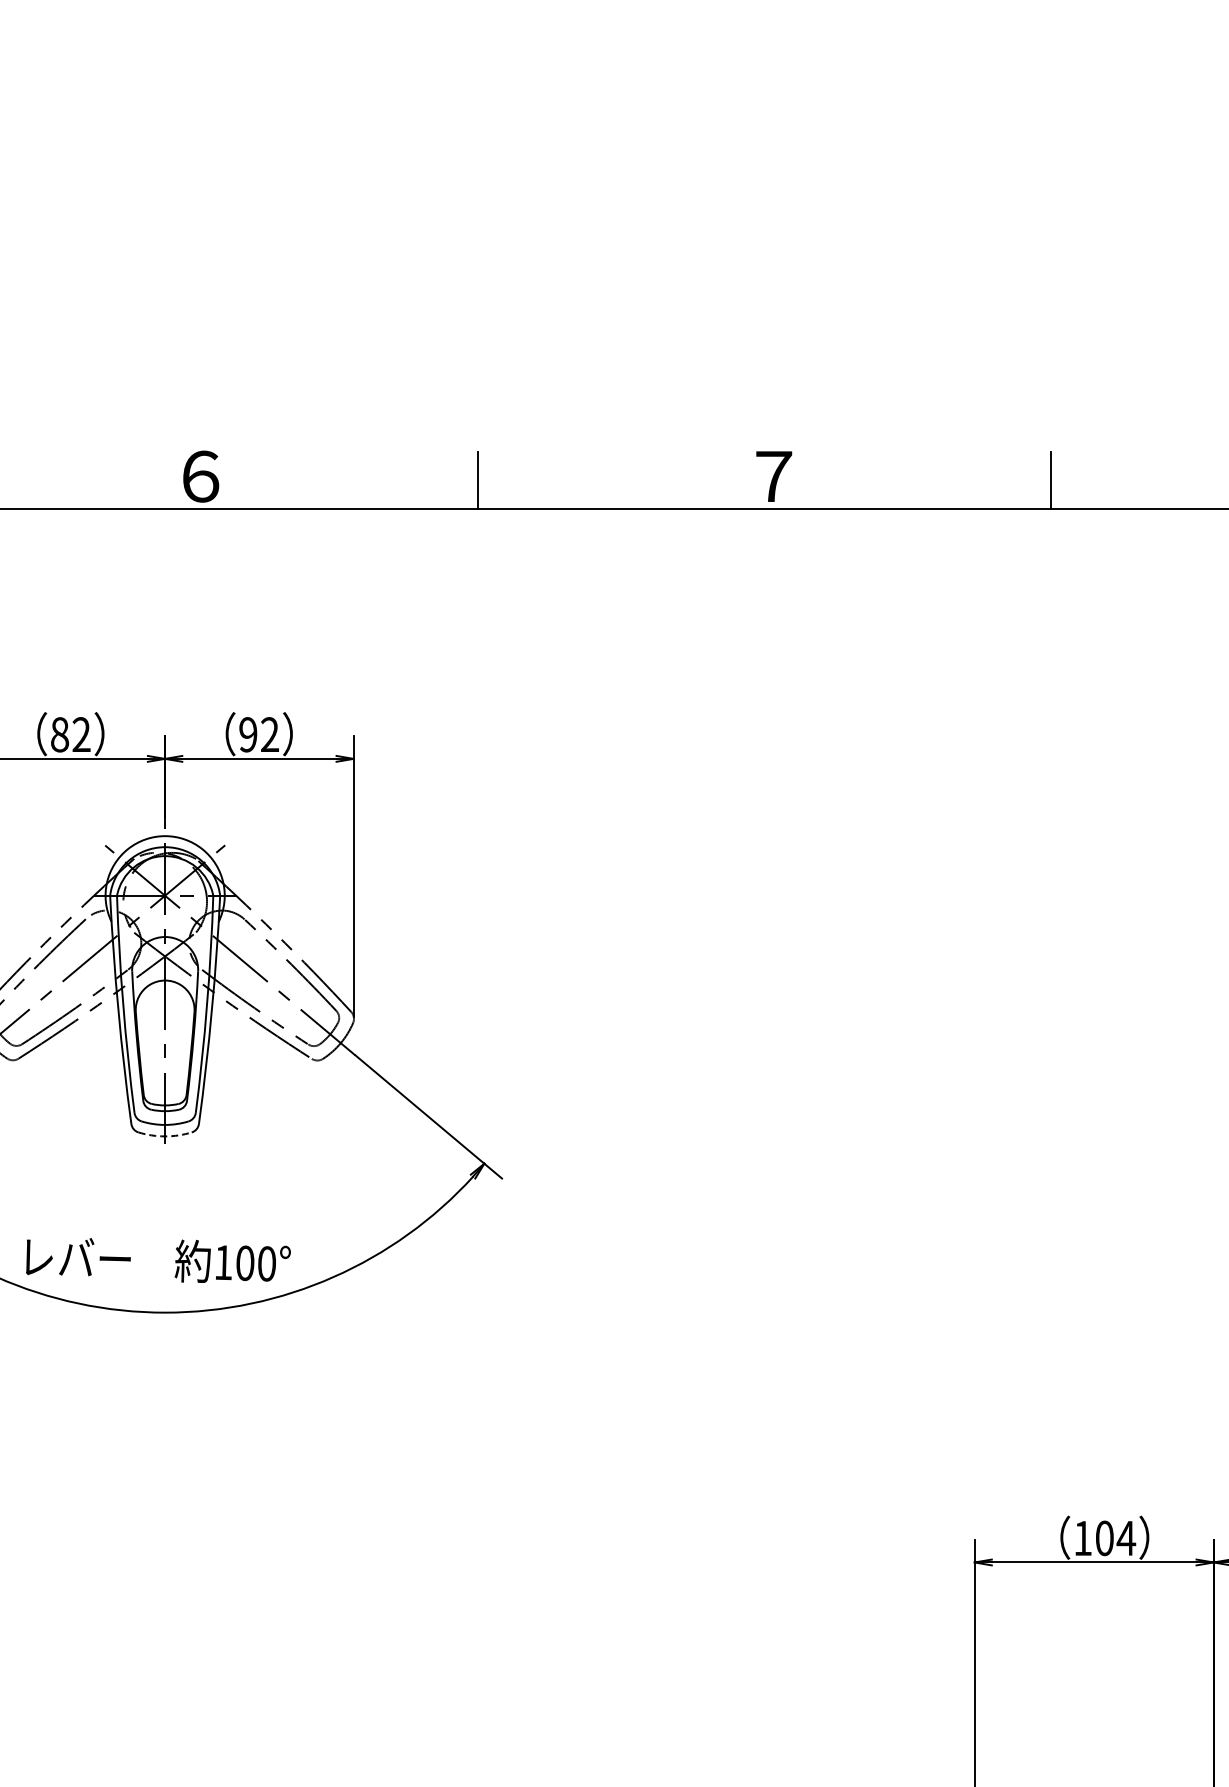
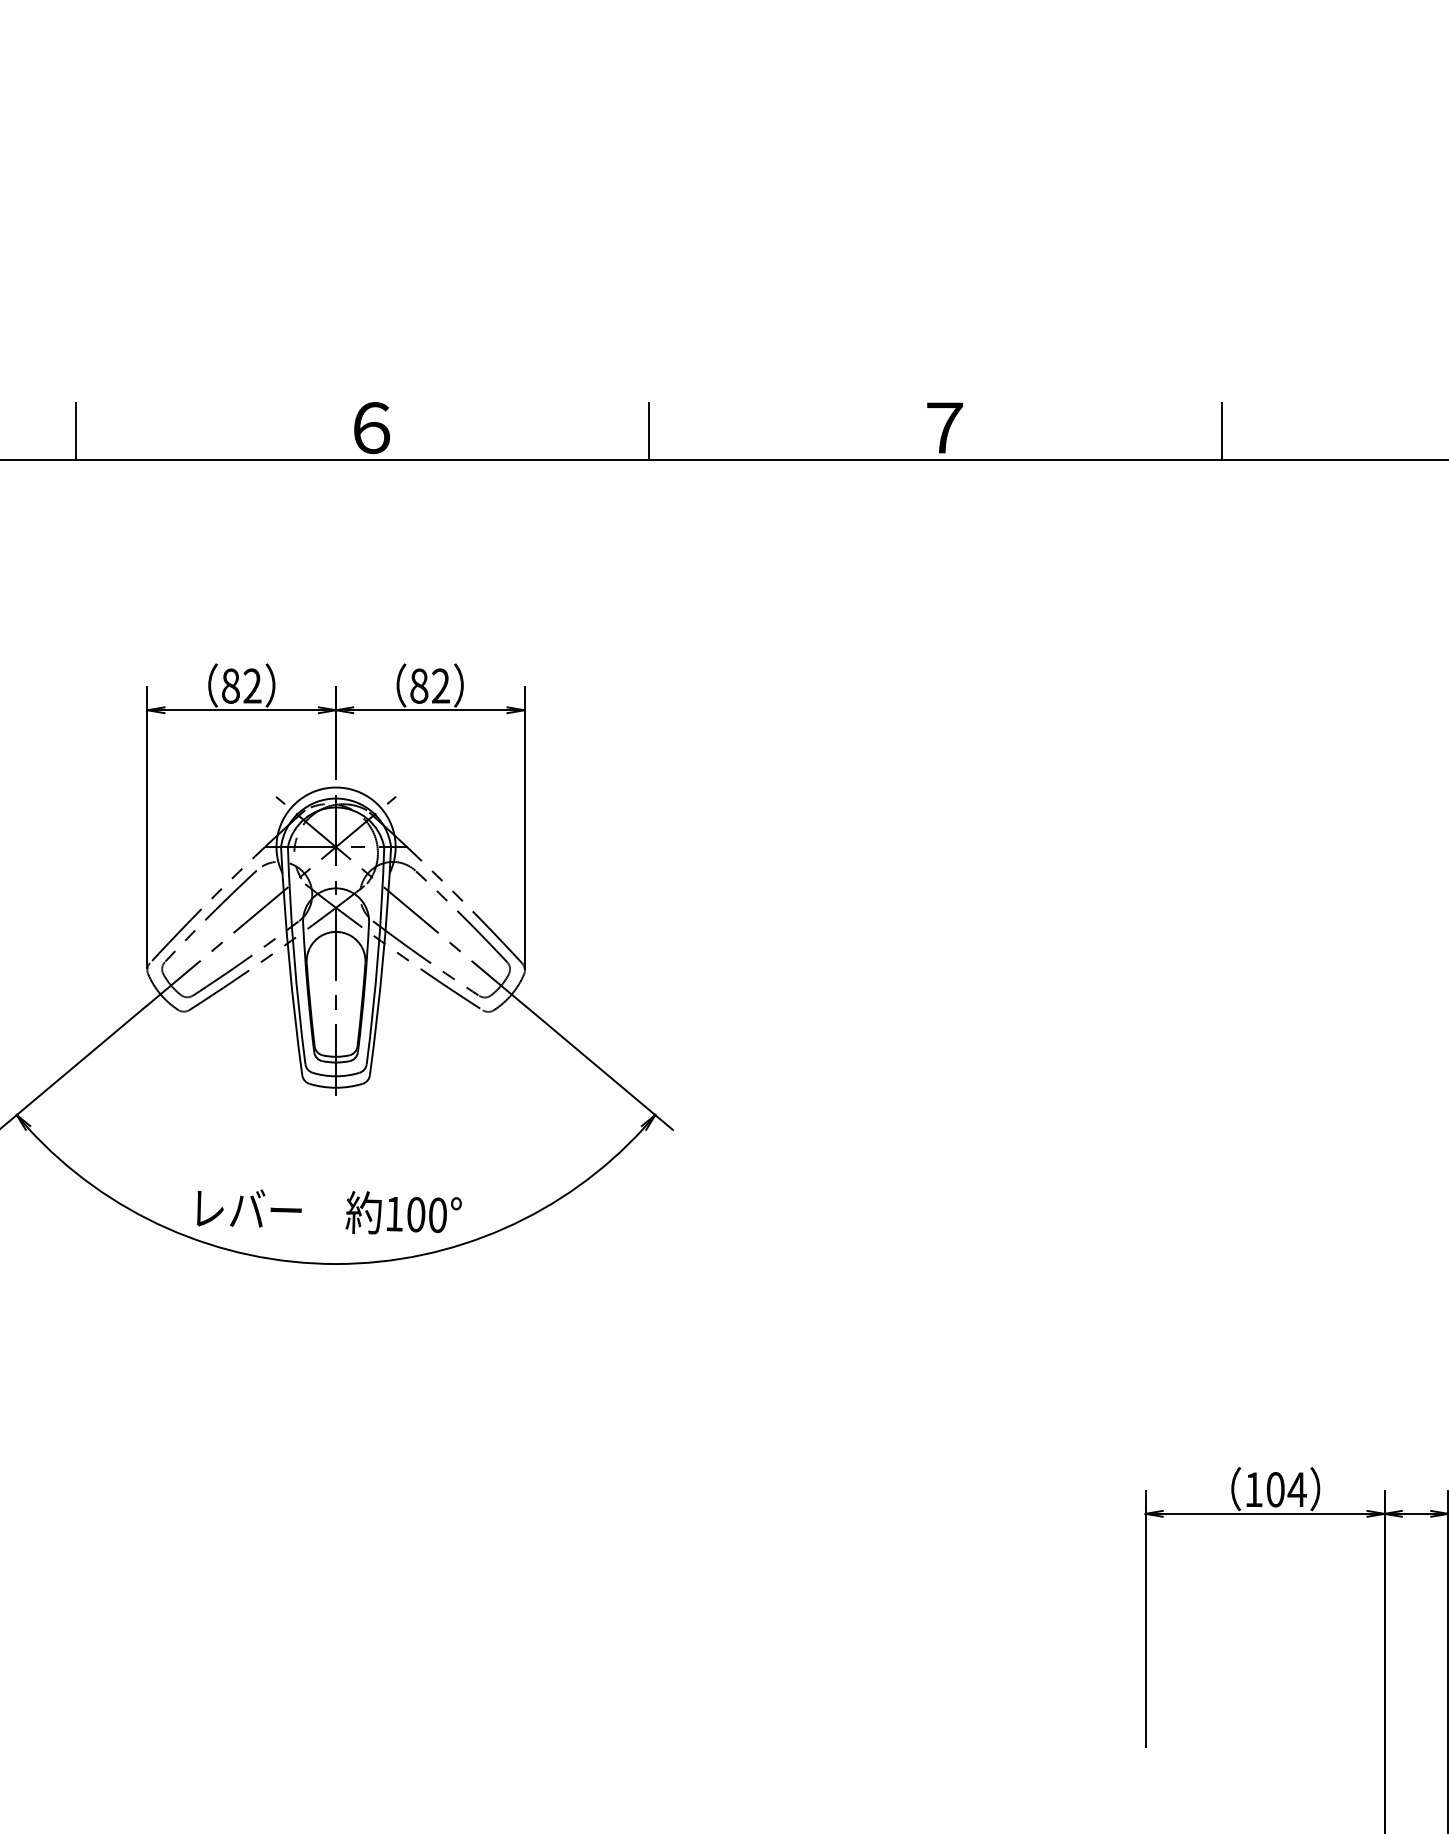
text: (248, 734) -> (419, 685), 92 -> 82
arc: (165, 1136) -> (336, 1087), dashed -> solid

